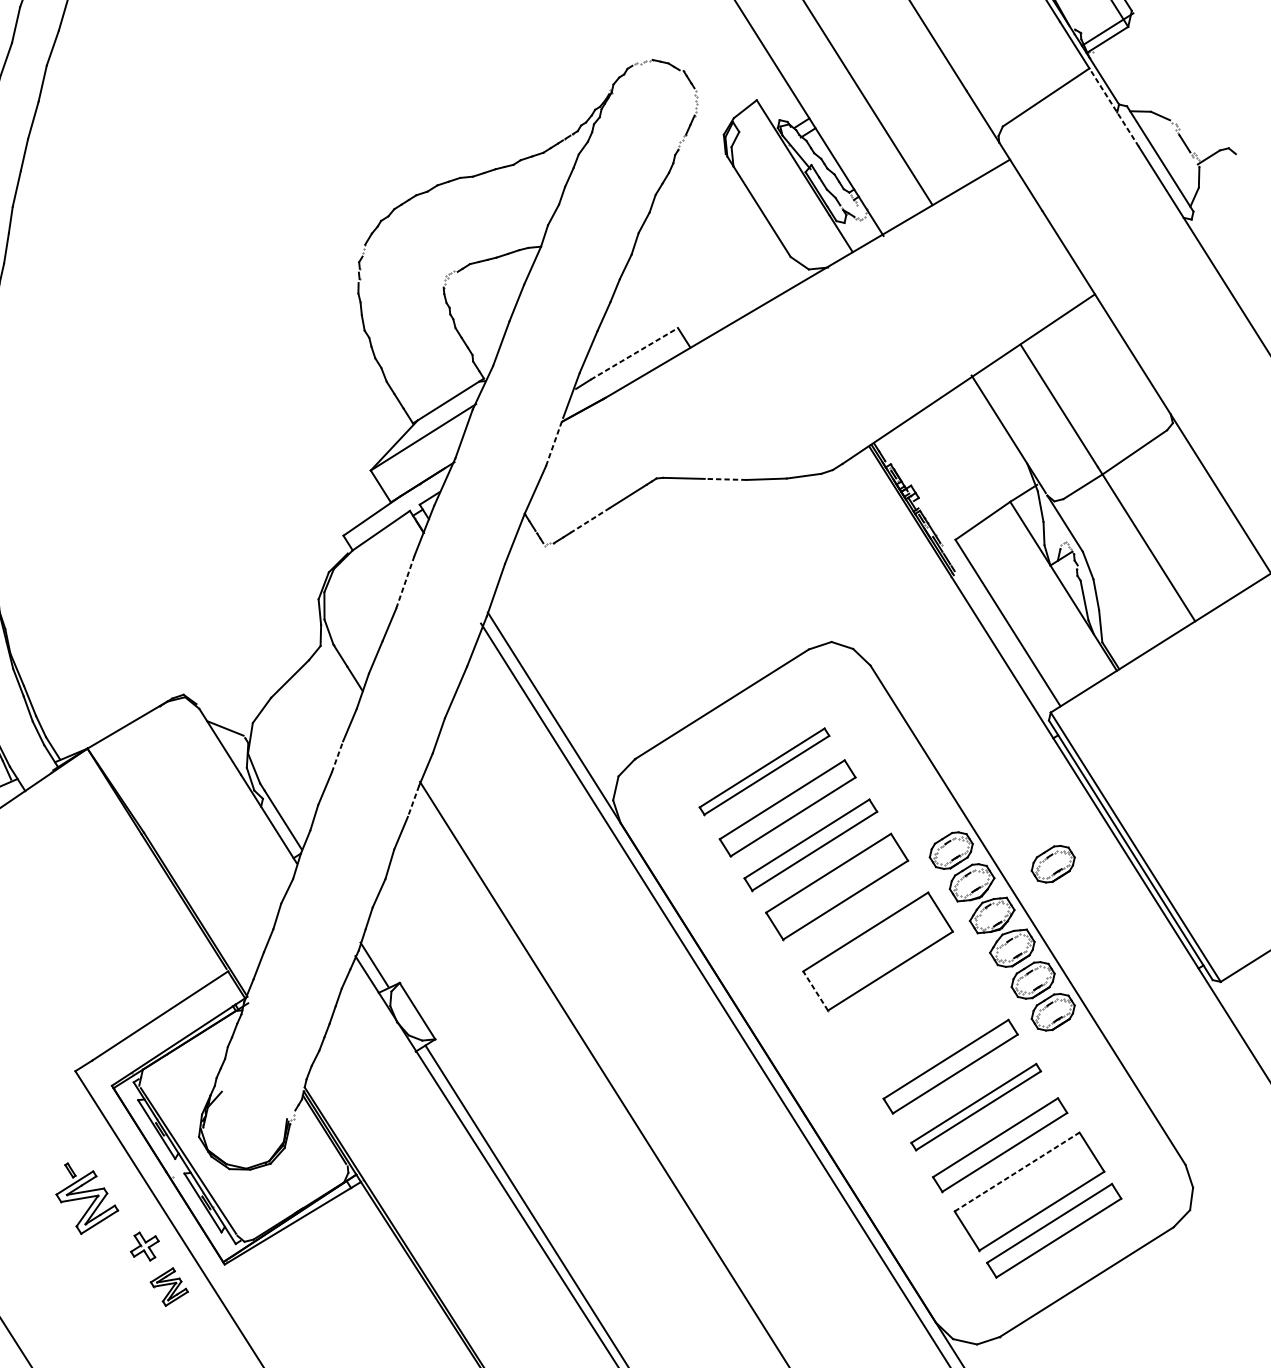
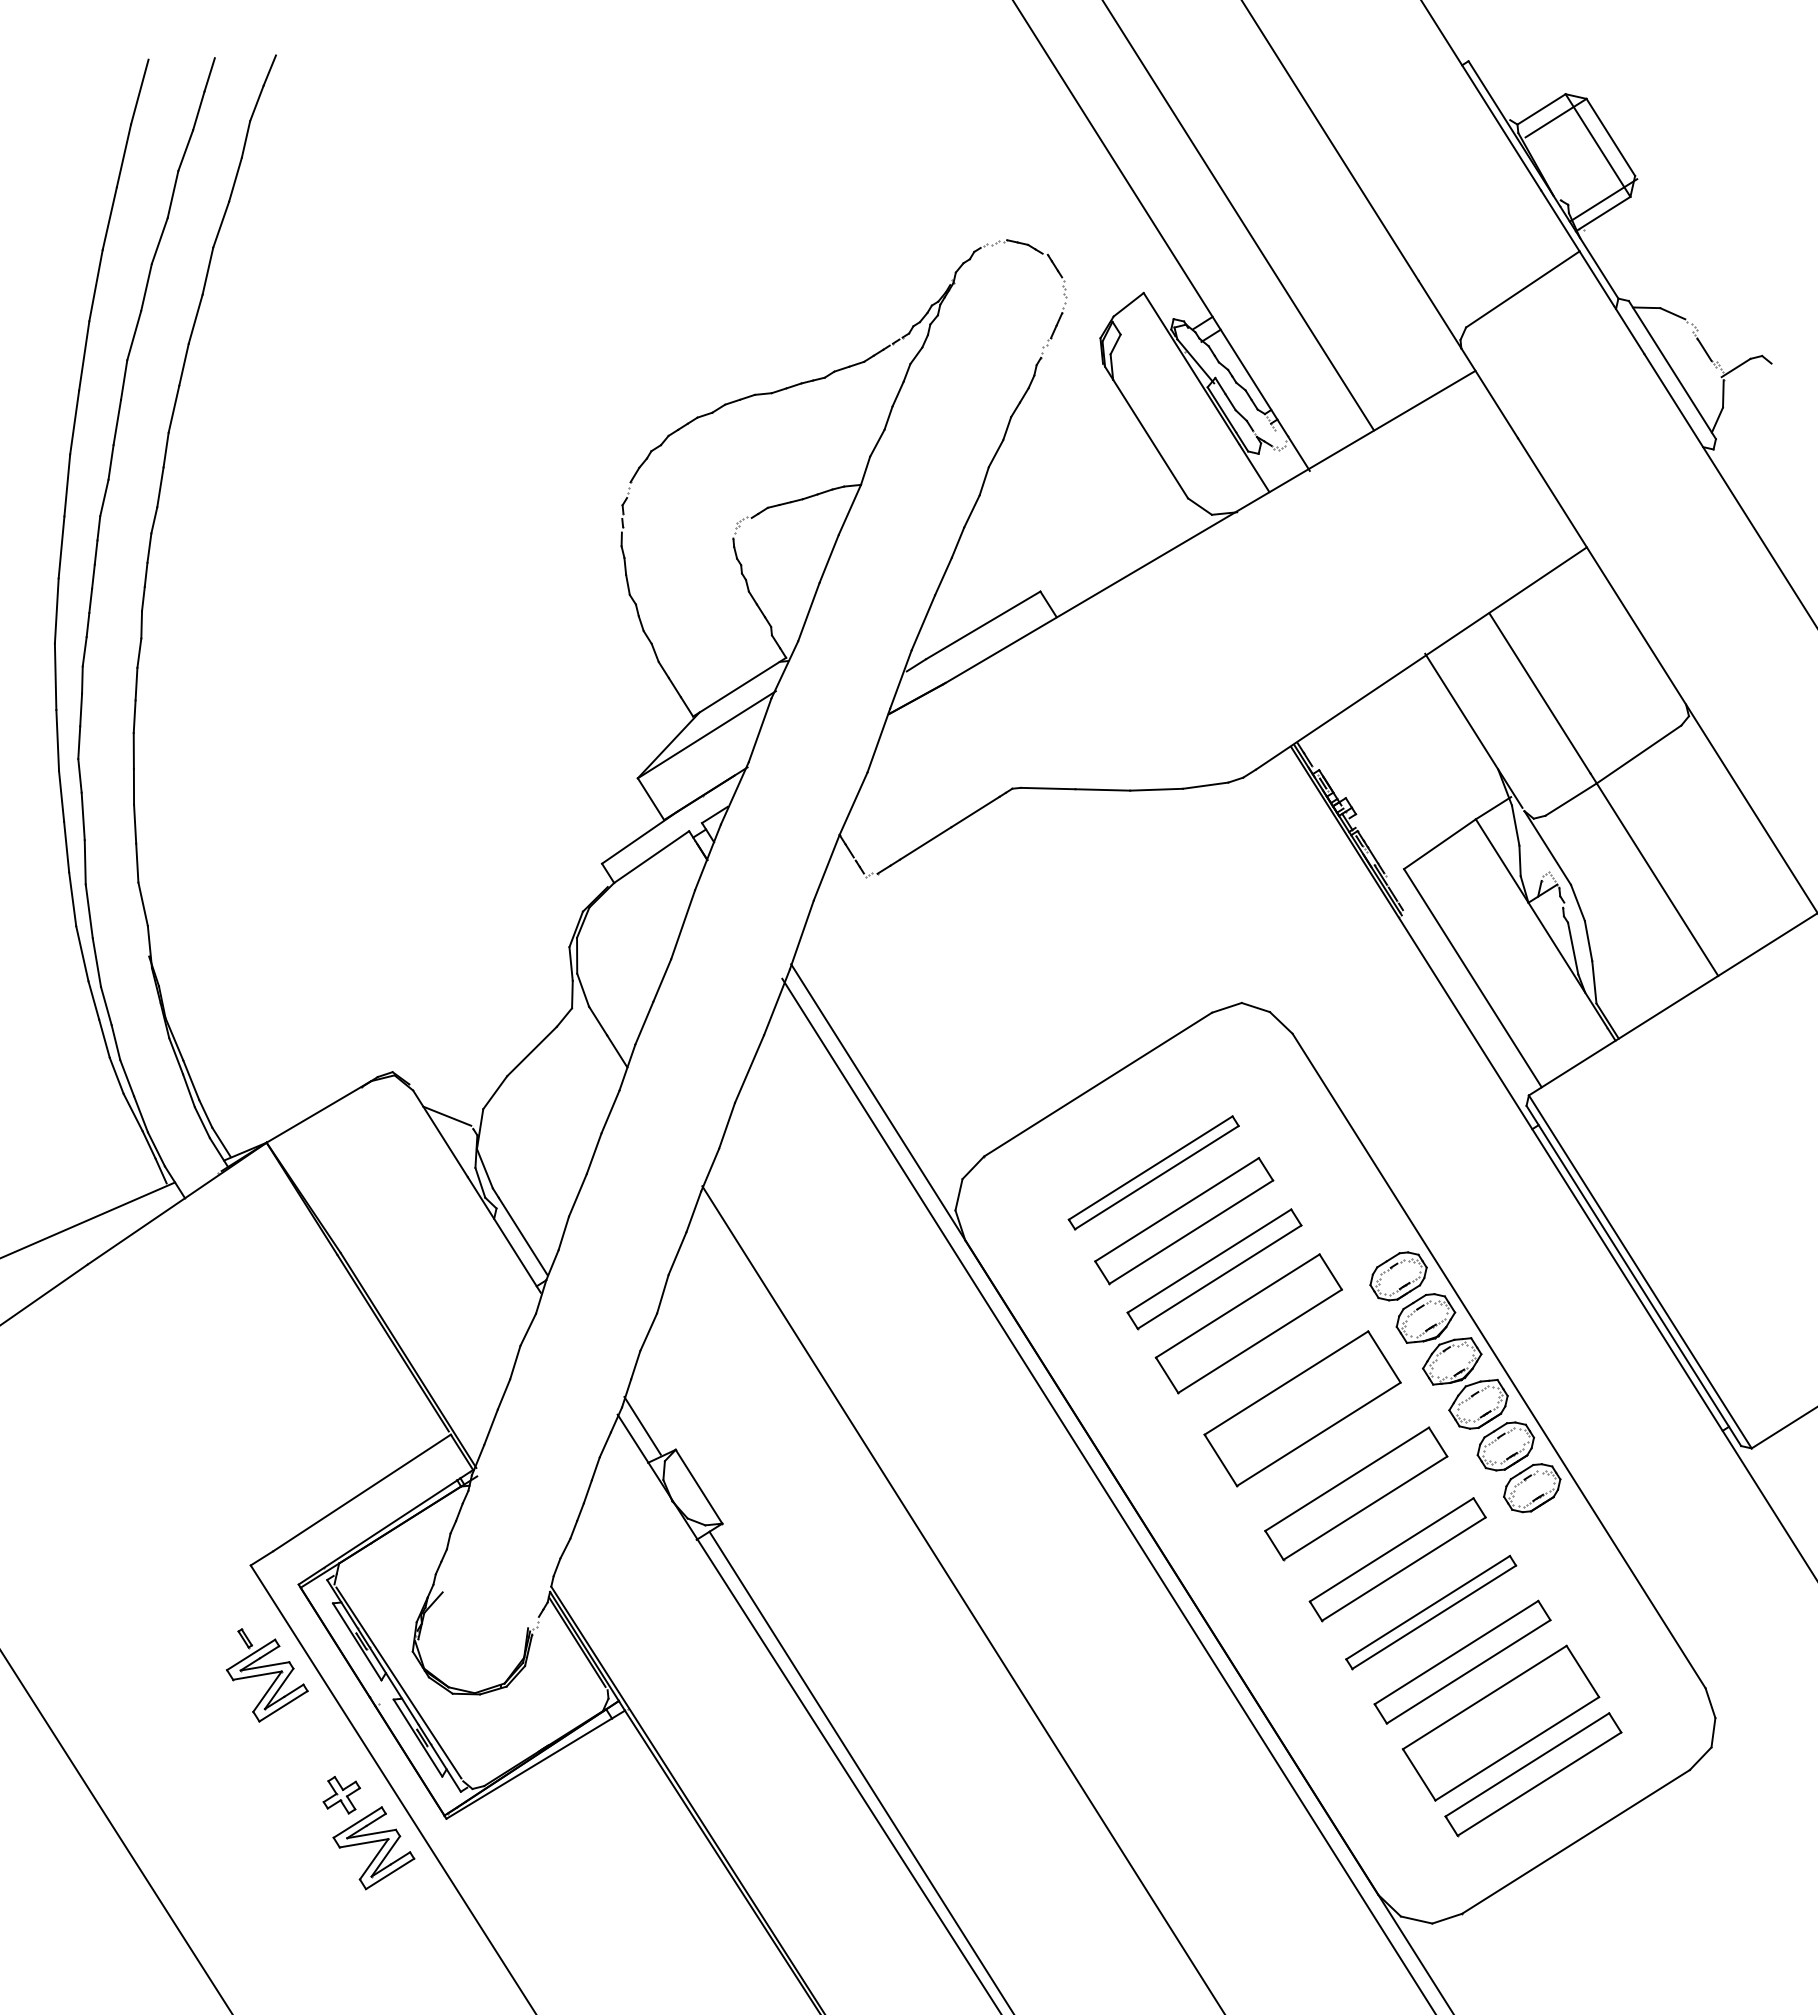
line: (1114, 107) -> (1612, 302), dashed -> solid
line: (634, 353) -> (983, 625), dashed -> solid
line: (554, 441) -> (878, 740), dashed -> solid
line: (725, 479) -> (1102, 789), dashed -> solid
line: (590, 520) -> (925, 843), dashed -> solid
line: (405, 582) -> (683, 924), dashed -> solid
line: (337, 756) -> (594, 1153), dashed -> solid
line: (413, 801) -> (693, 1211), dashed -> solid
part: (1053, 864) -> (1532, 1294), removed
line: (815, 990) -> (1220, 1459), dashed -> solid
part: (919, 1016) -> (1356, 1493), added
line: (1016, 1171) -> (1484, 1697), dashed -> solid
part: (87, 1198) -> (267, 1675), moved
part: (169, 1287) -> (373, 1848), size x1.67

